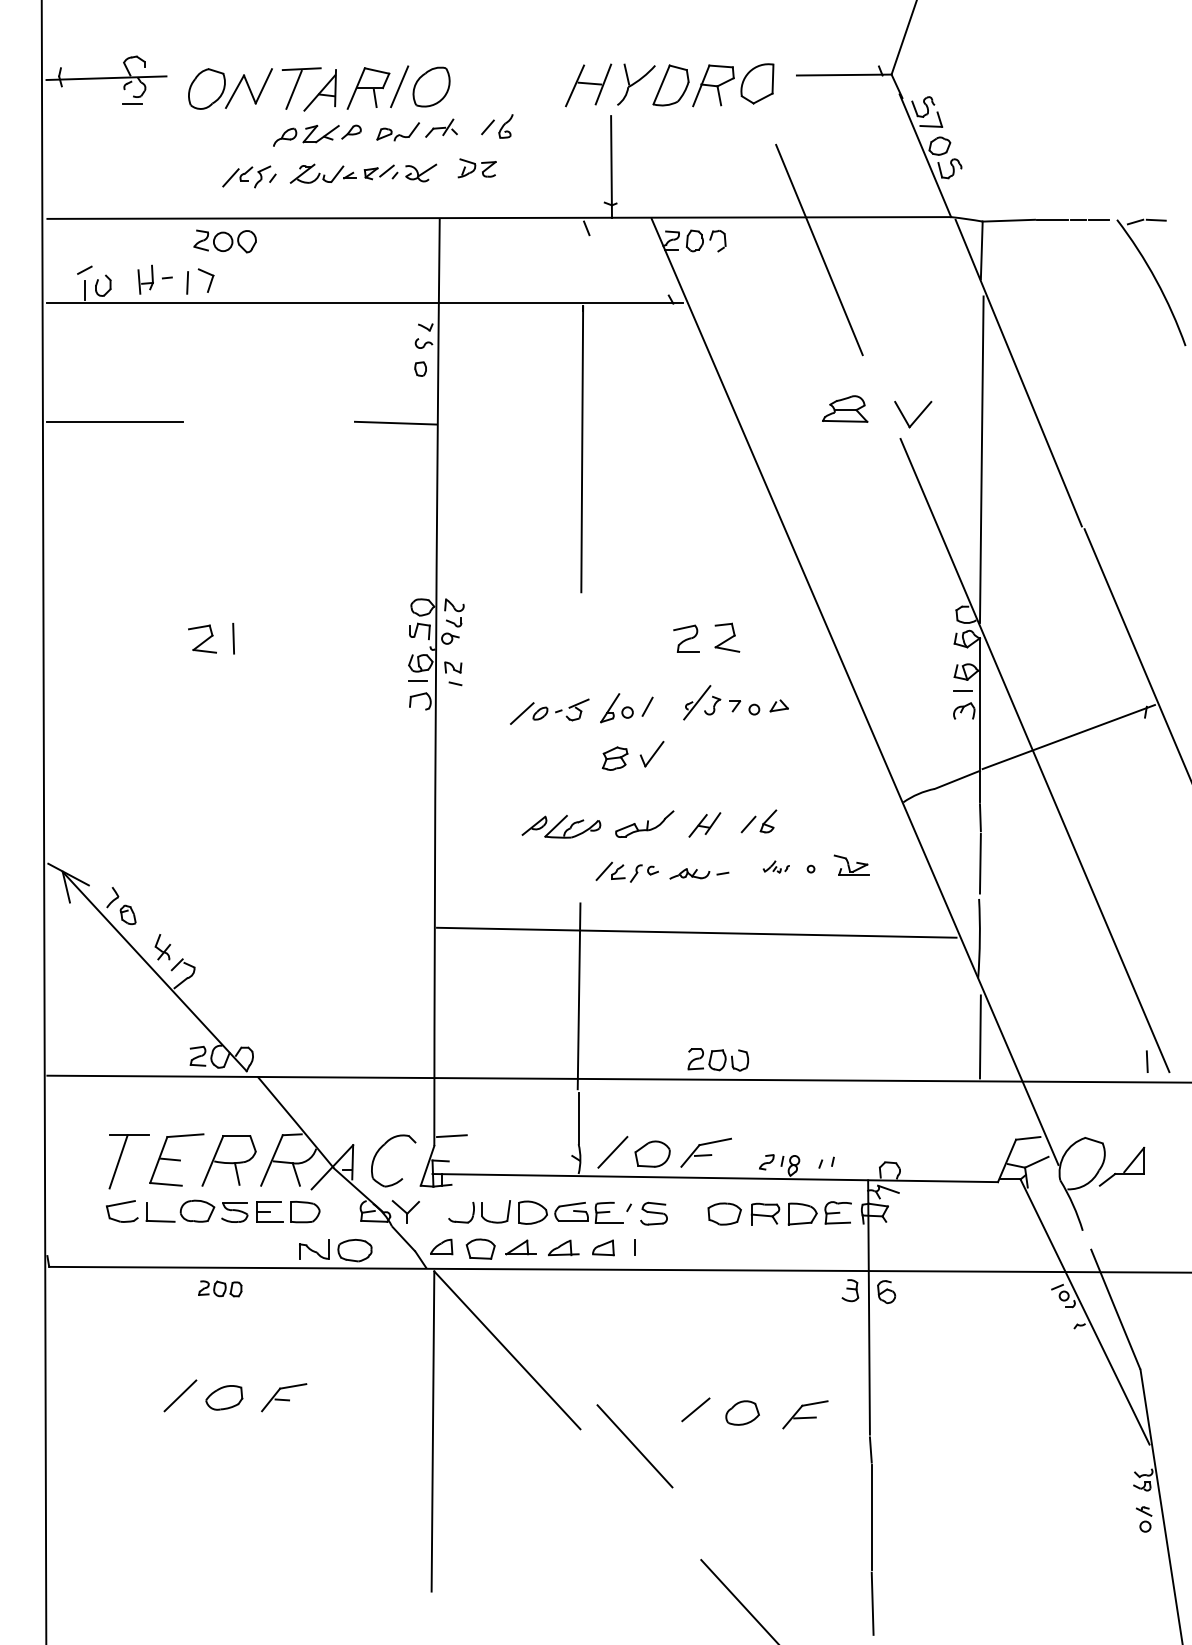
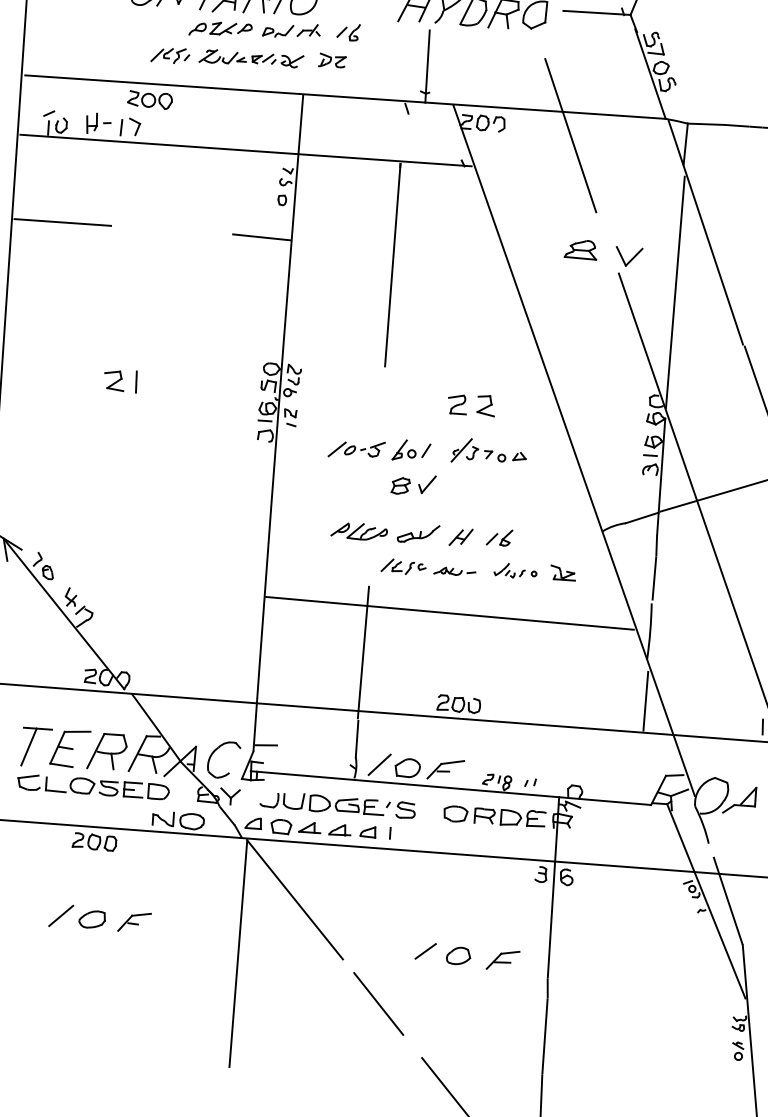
part: (776, 866) -> (509, 570), size x1.67
part: (220, 1288) -> (94, 841), size x1.43
line: (634, 1446) -> (378, 1004), moved

